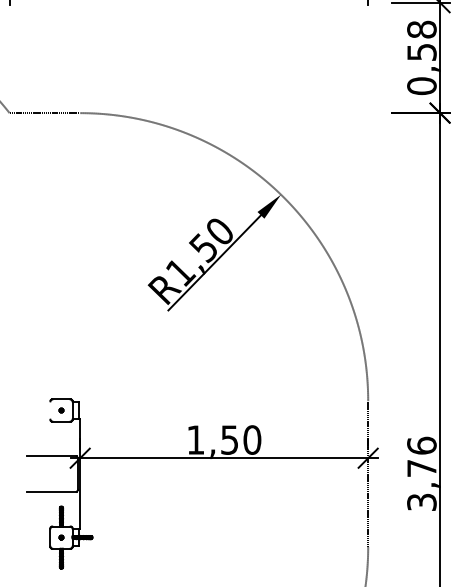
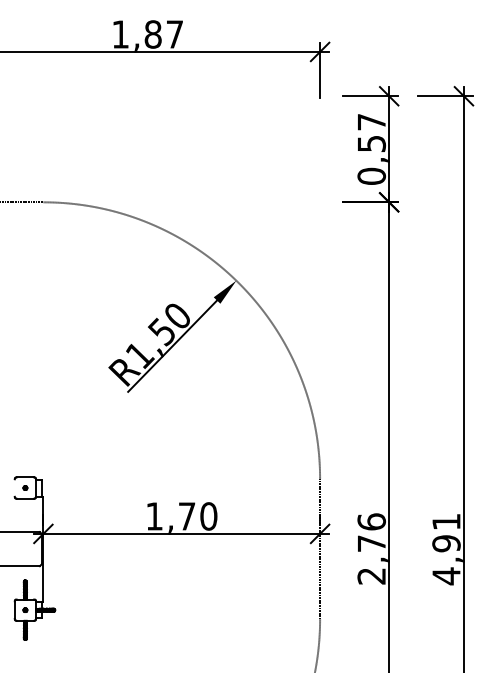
text: (421, 29) -> (371, 121), 0,58 -> 0,57
text: (230, 440) -> (187, 516), 1,50 -> 1,70
text: (421, 502) -> (371, 576), 3,76 -> 2,76

